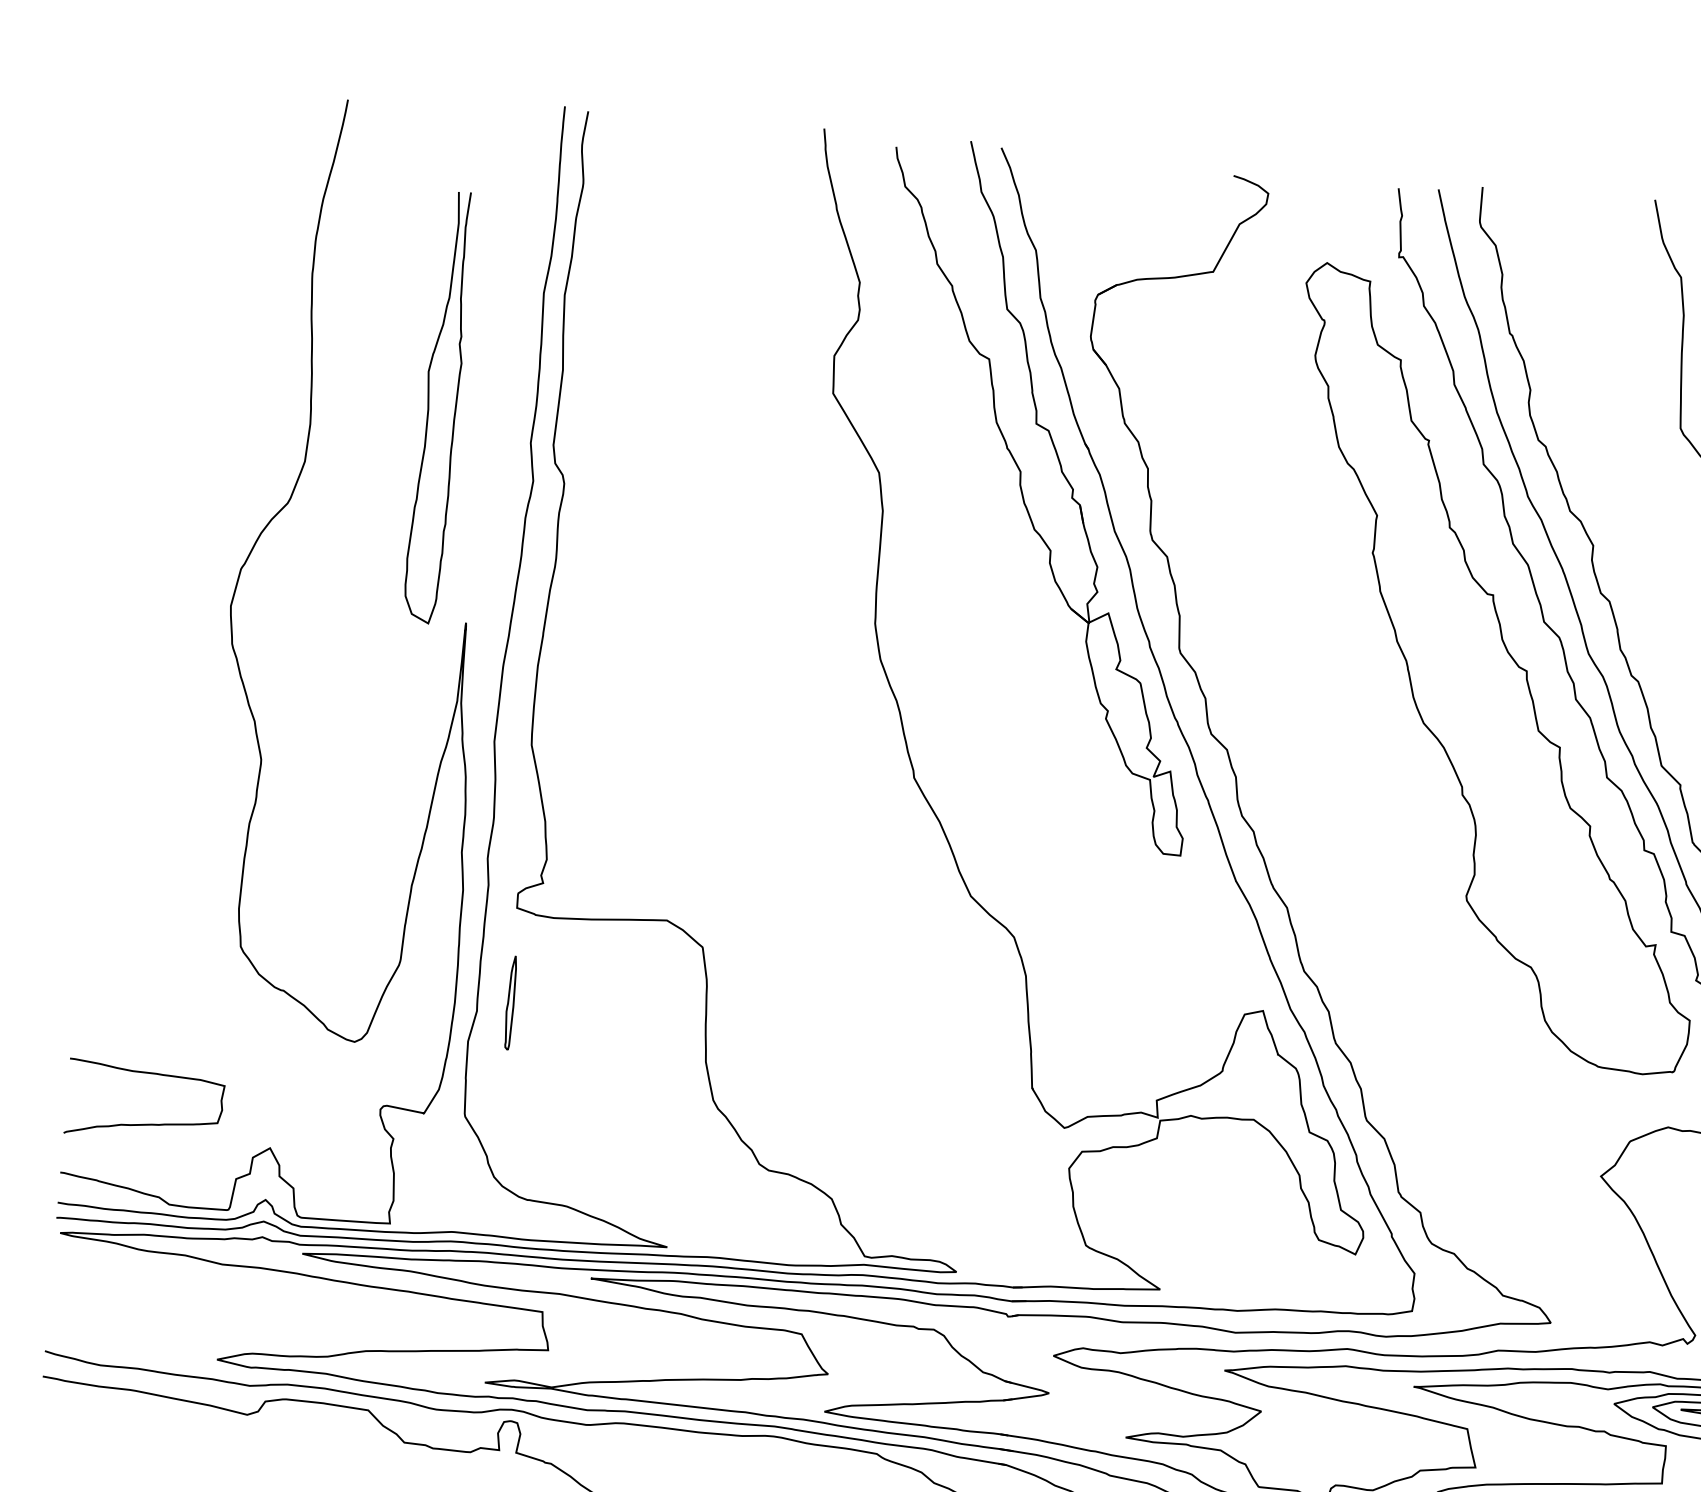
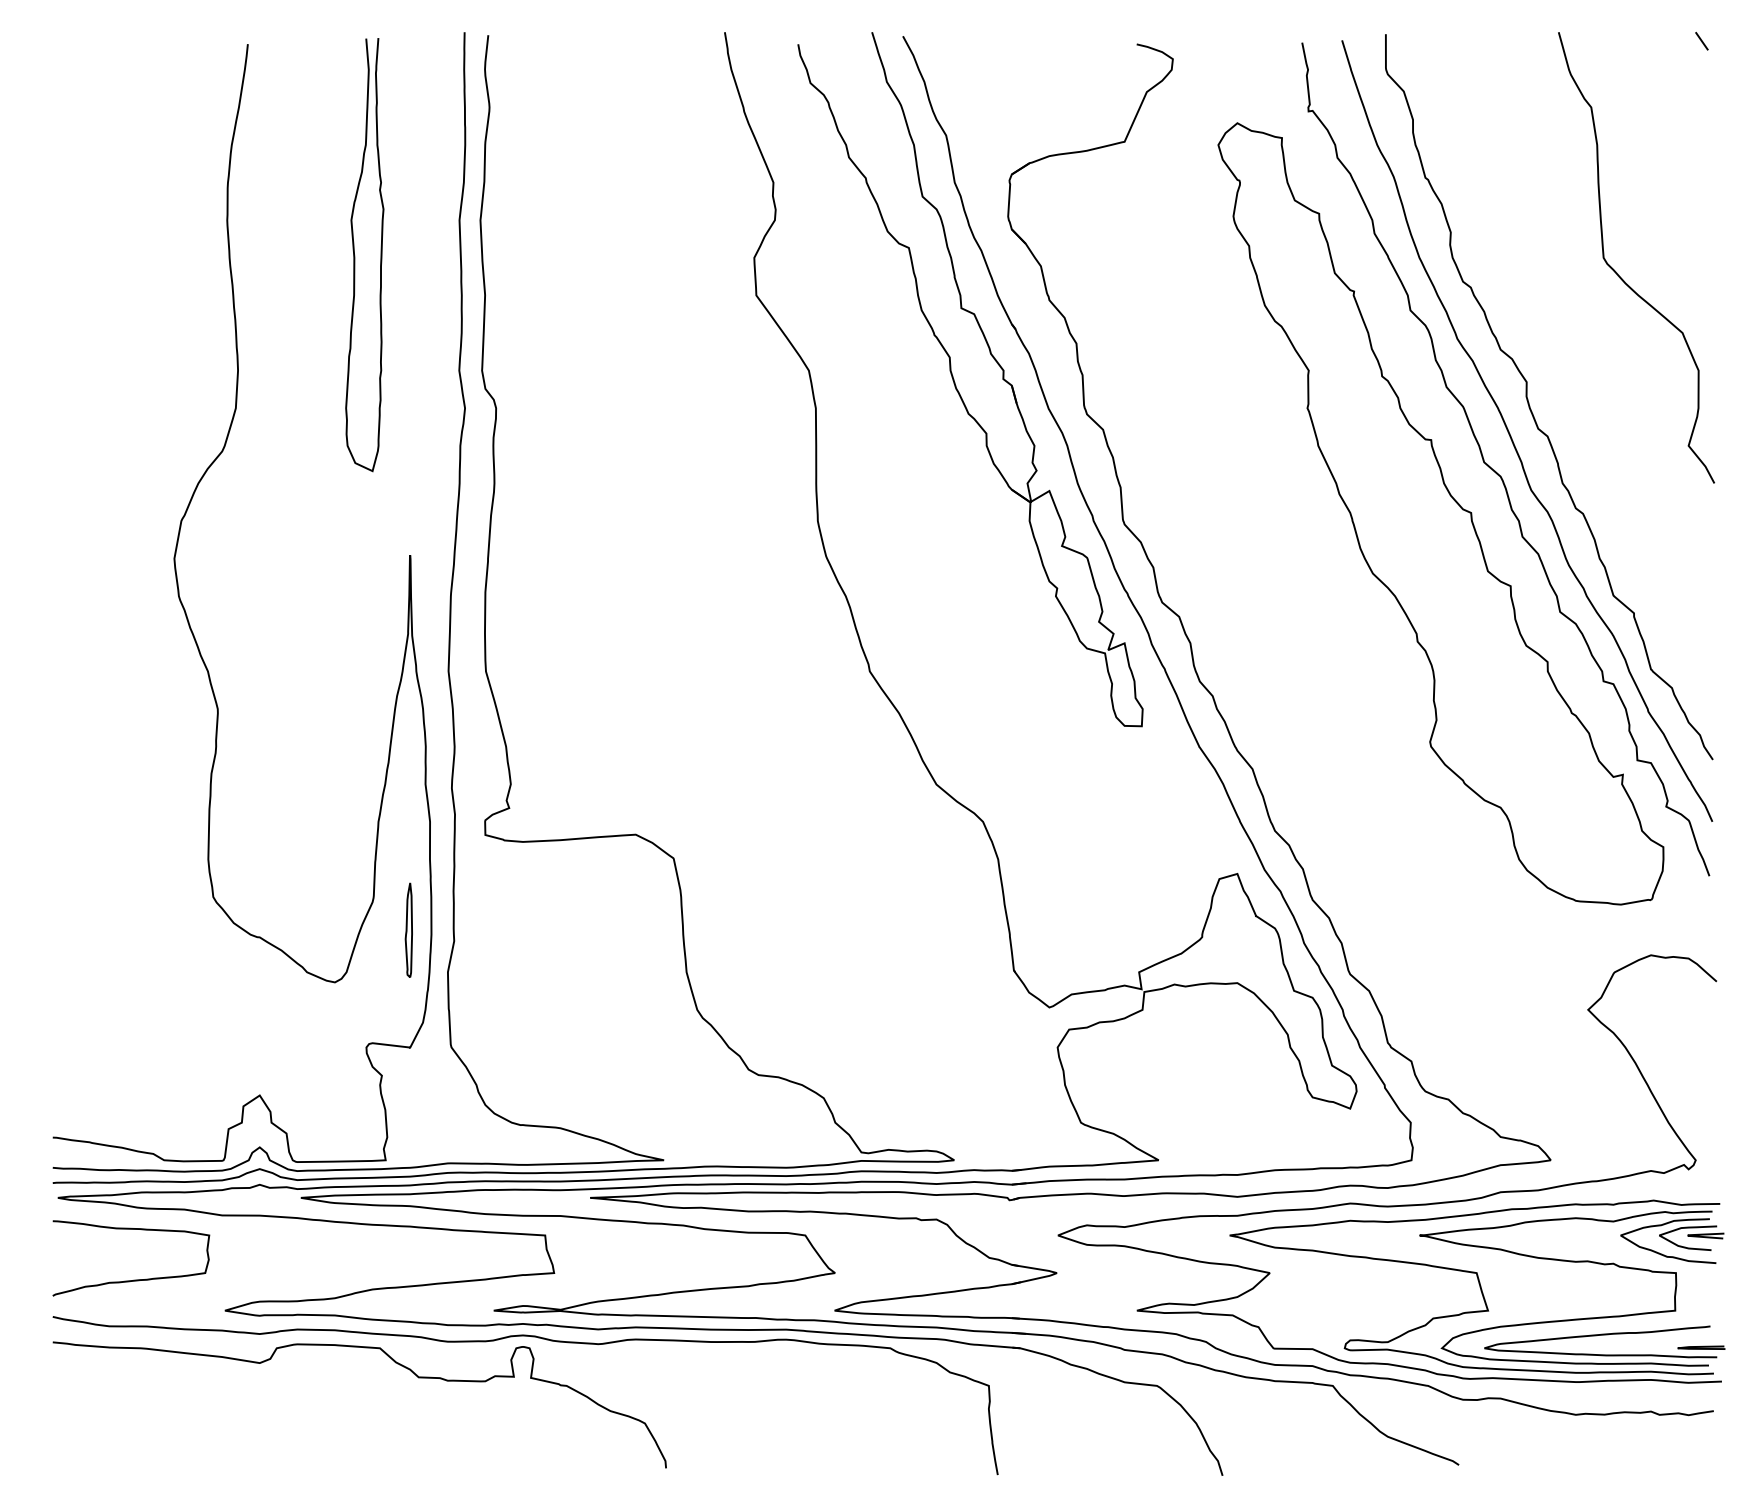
curve: (429, 407) -> (355, 255), moved
part: (510, 1002) -> (408, 929), moved
curve: (145, 1123) -> (133, 1279), moved

